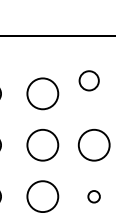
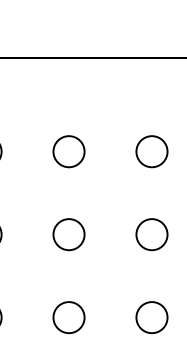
circle: (88, 80) -> (150, 151), moved
circle: (42, 93) -> (68, 151), size x0.62
circle: (42, 144) -> (68, 233), size x0.62
circle: (93, 144) -> (150, 233), size x0.62
circle: (42, 196) -> (68, 317), size x0.62
circle: (93, 196) -> (150, 317), size x1.67

